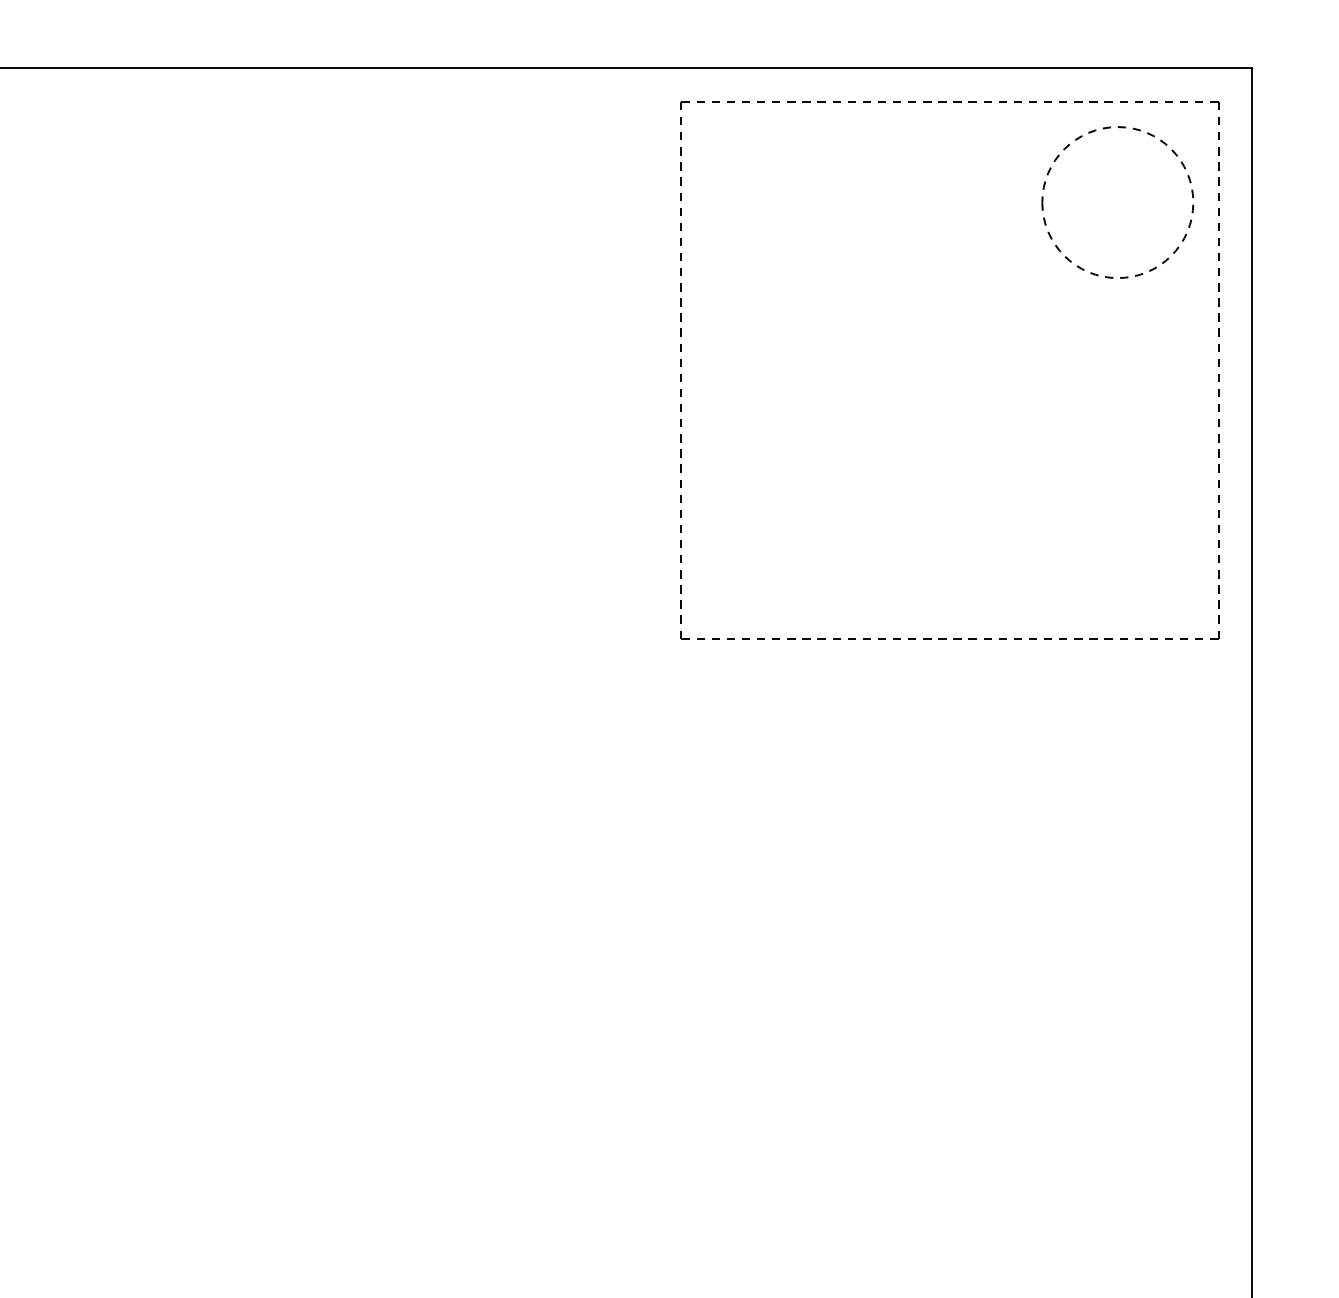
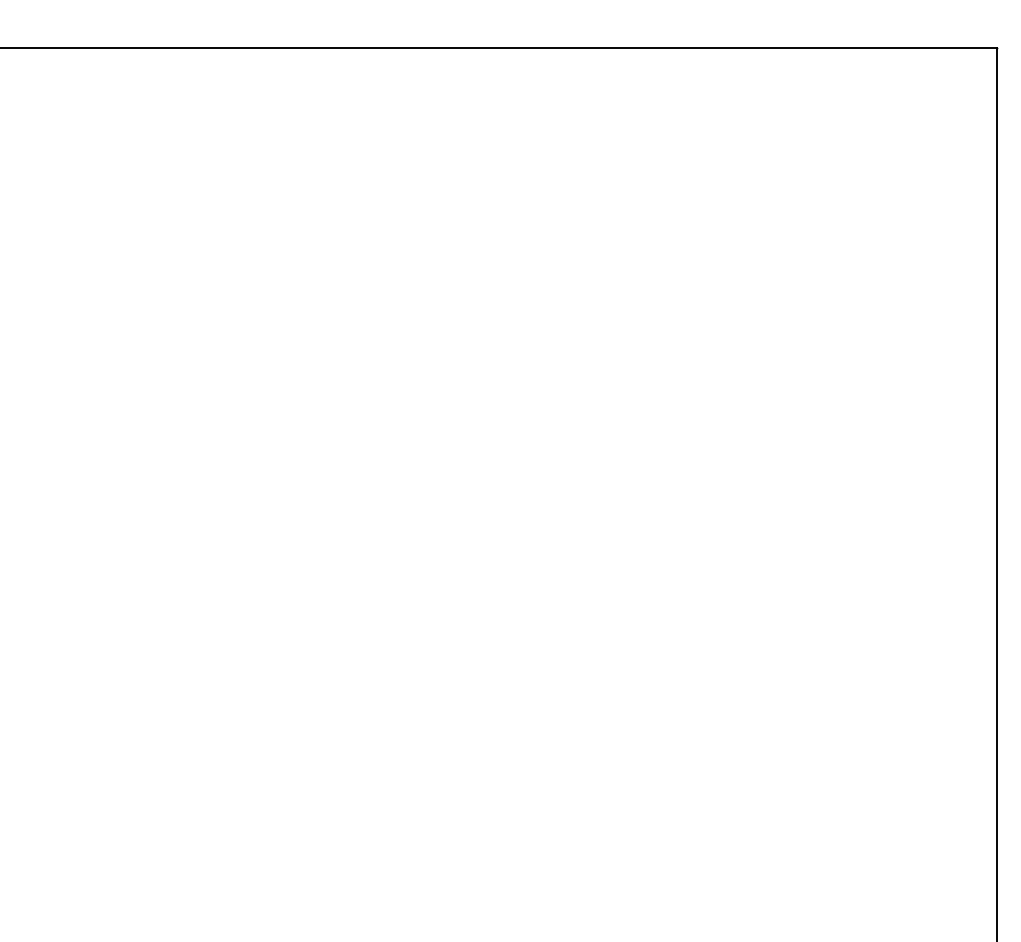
part: (1064, 258) -> (879, 167), removed

